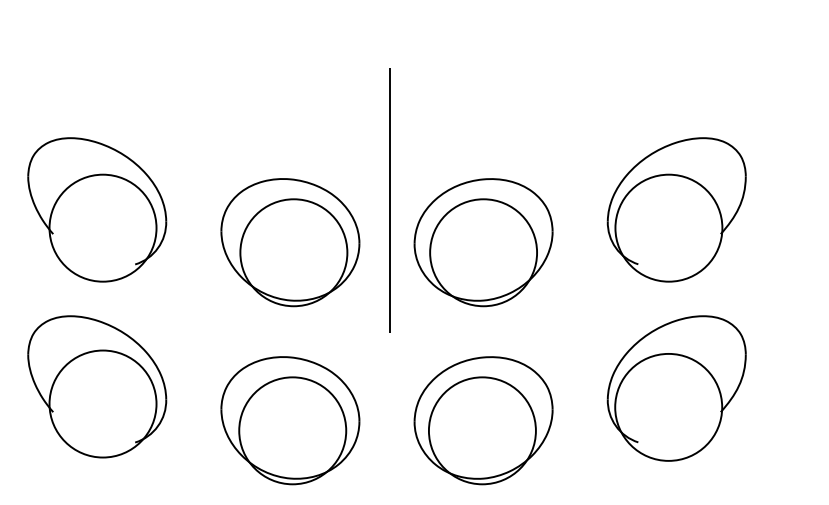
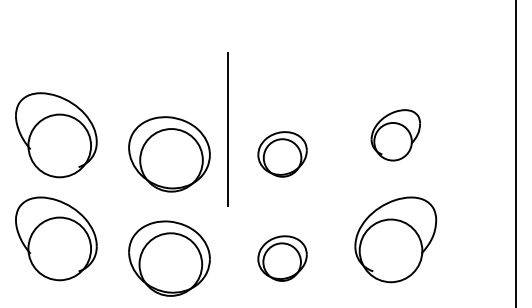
part: (676, 210) -> (395, 135), size x0.6
part: (483, 242) -> (282, 154), size x0.6
part: (483, 420) -> (282, 258), size x0.6

